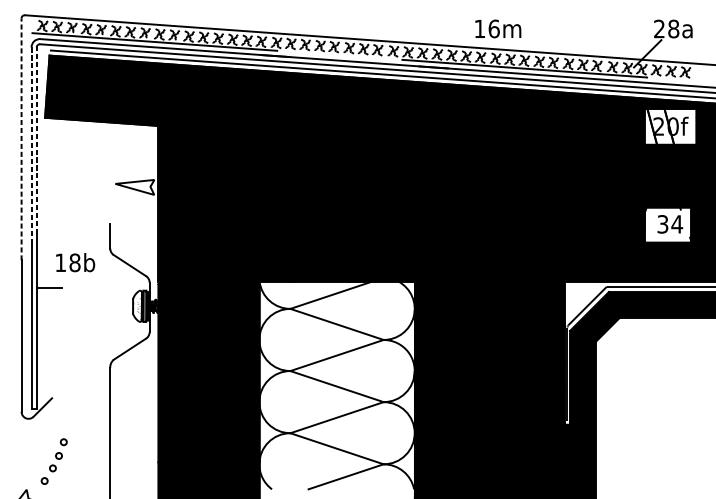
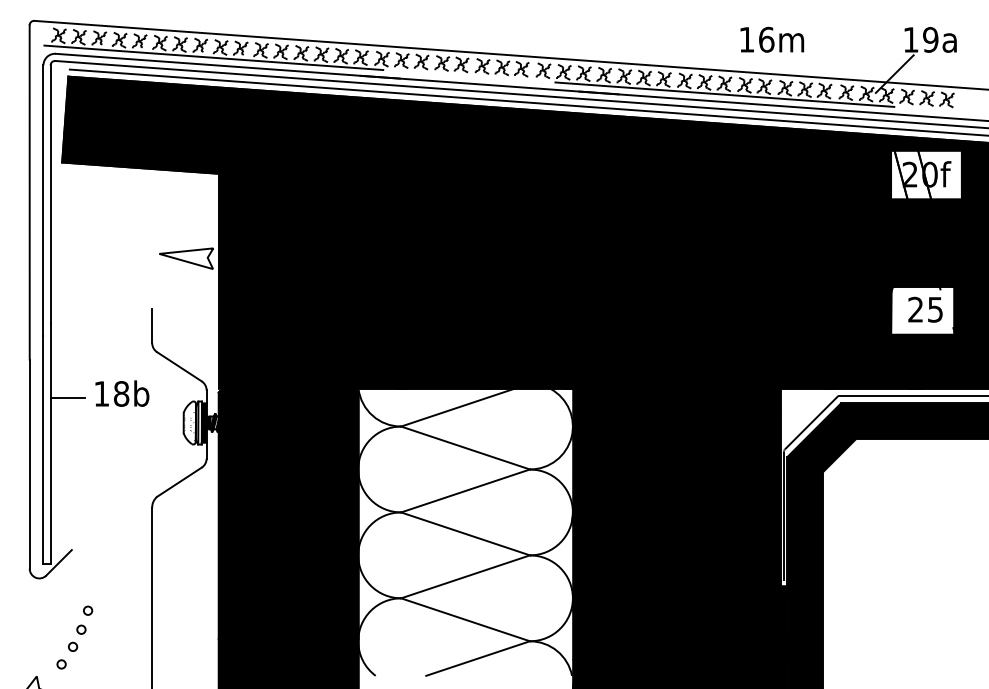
text: (498, 28) -> (772, 39), moved
text: (666, 28) -> (920, 39), 28a -> 19a
line: (21, 138) -> (29, 191), dashed -> solid
line: (36, 140) -> (50, 194), dashed -> solid
line: (31, 145) -> (43, 201), dashed -> solid
text: (669, 224) -> (925, 309), 34 -> 25
text: (75, 262) -> (122, 393), moved

